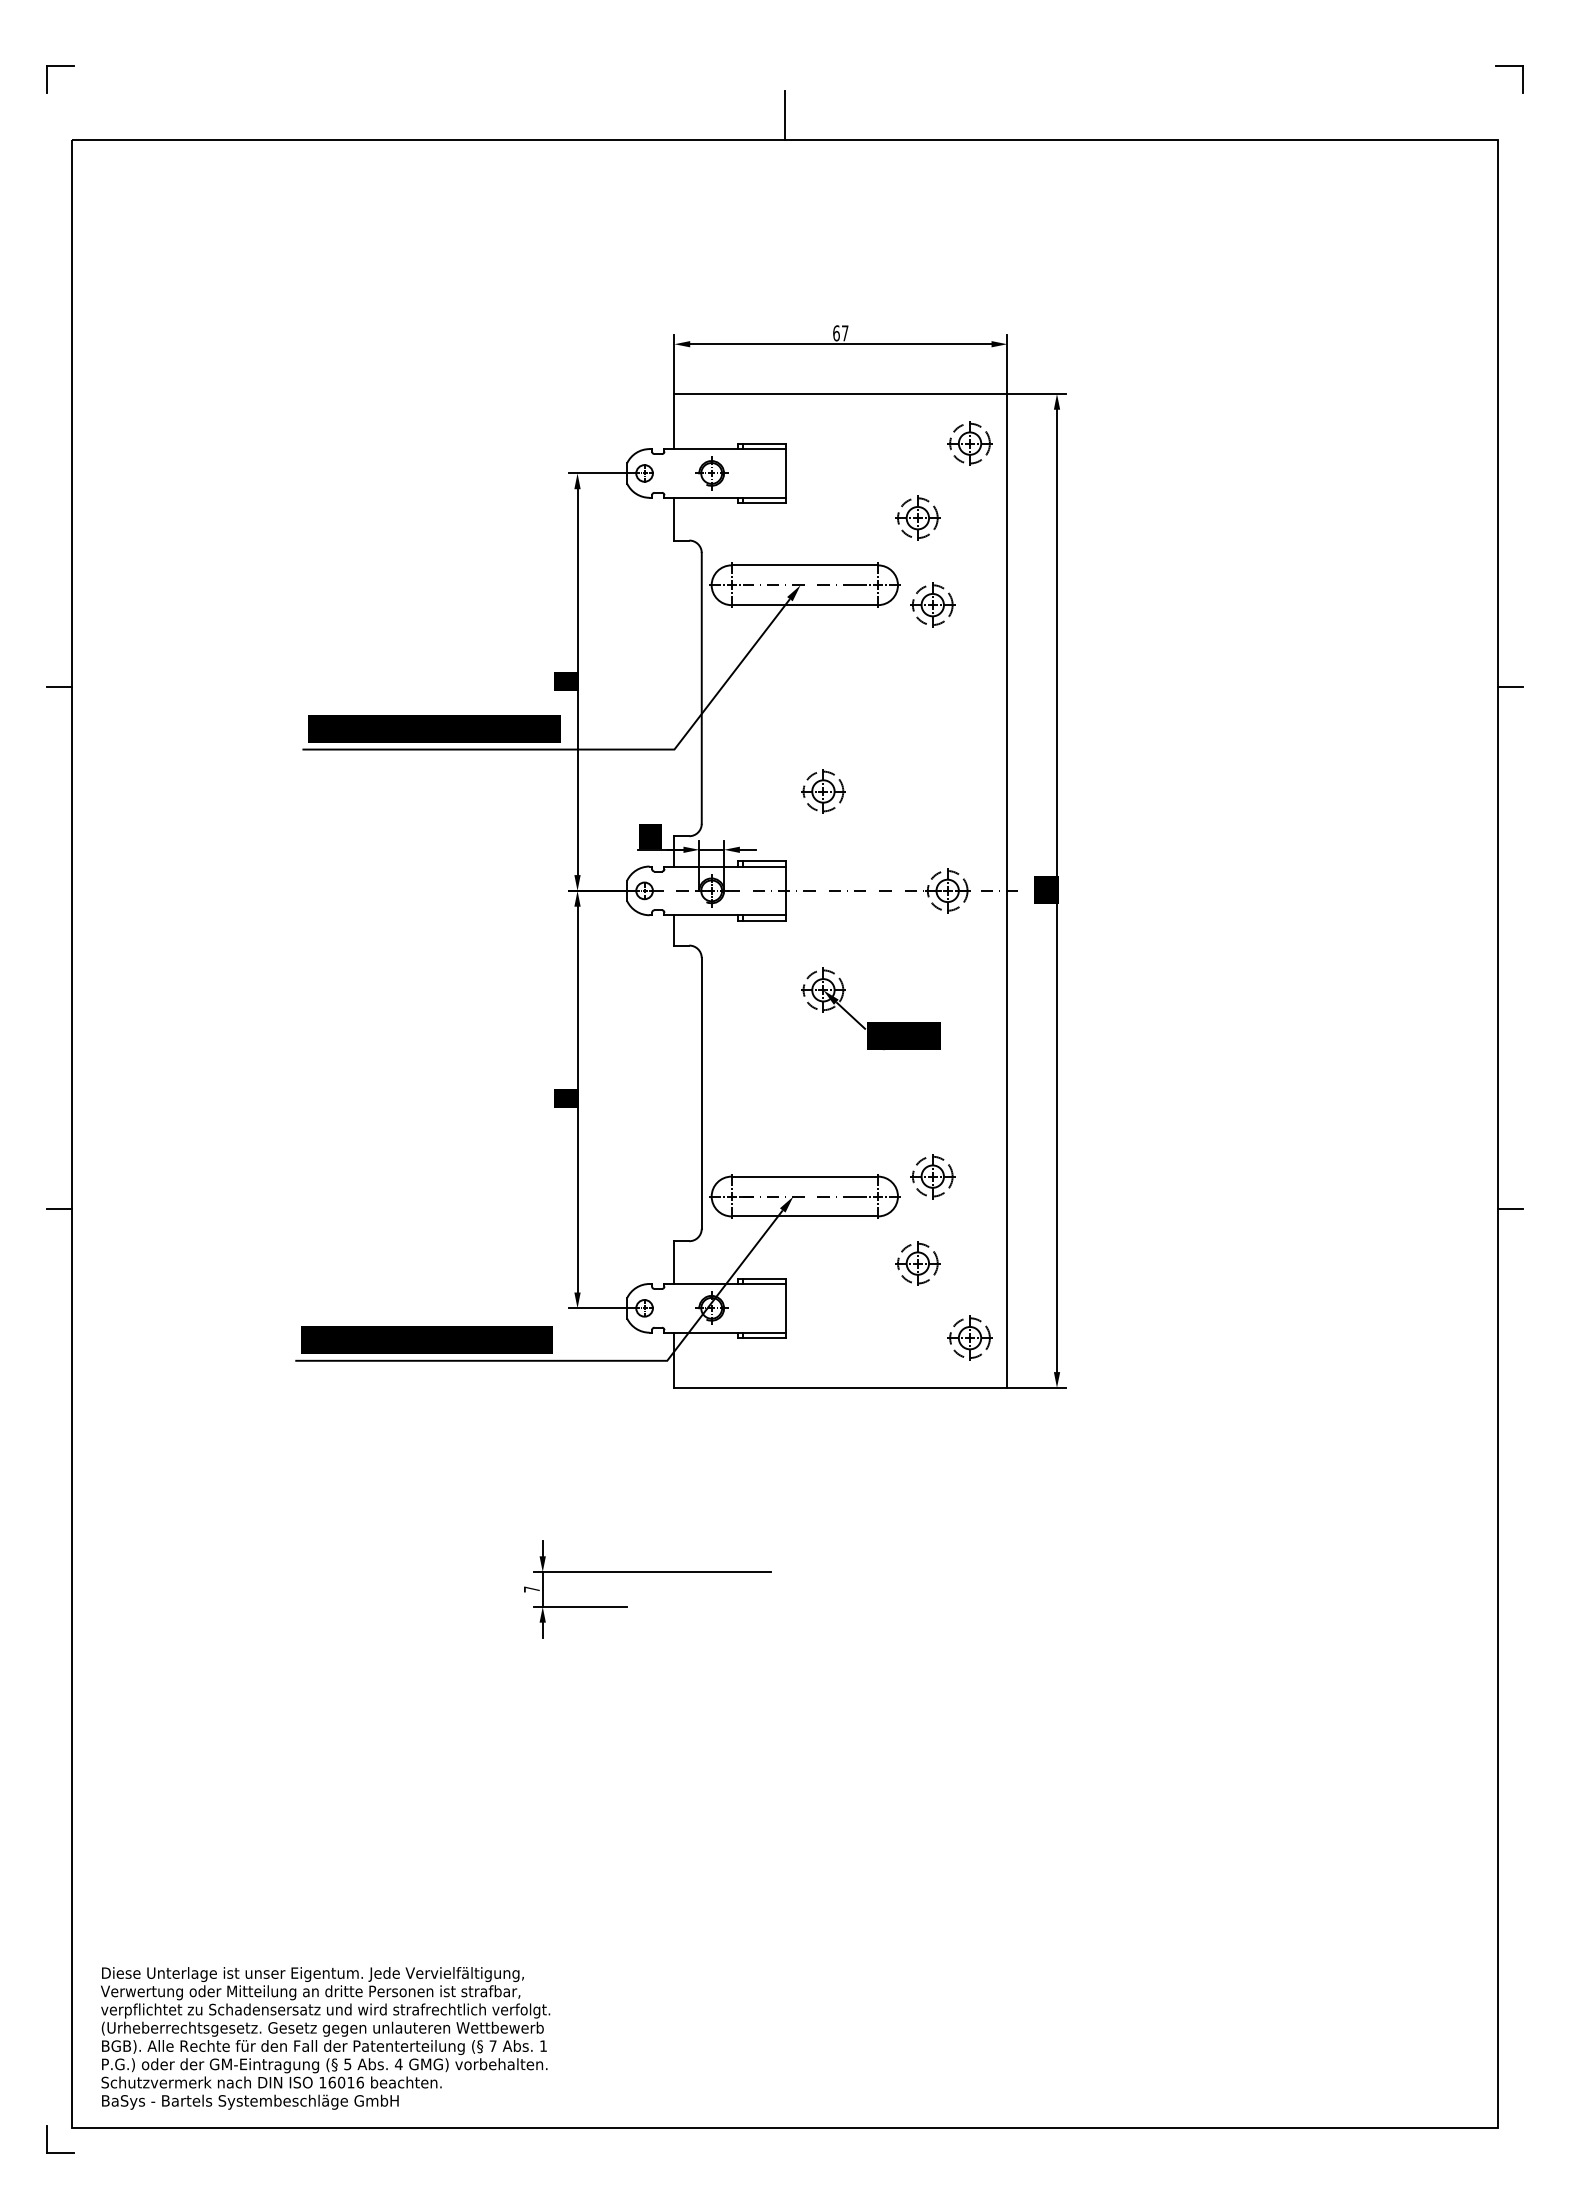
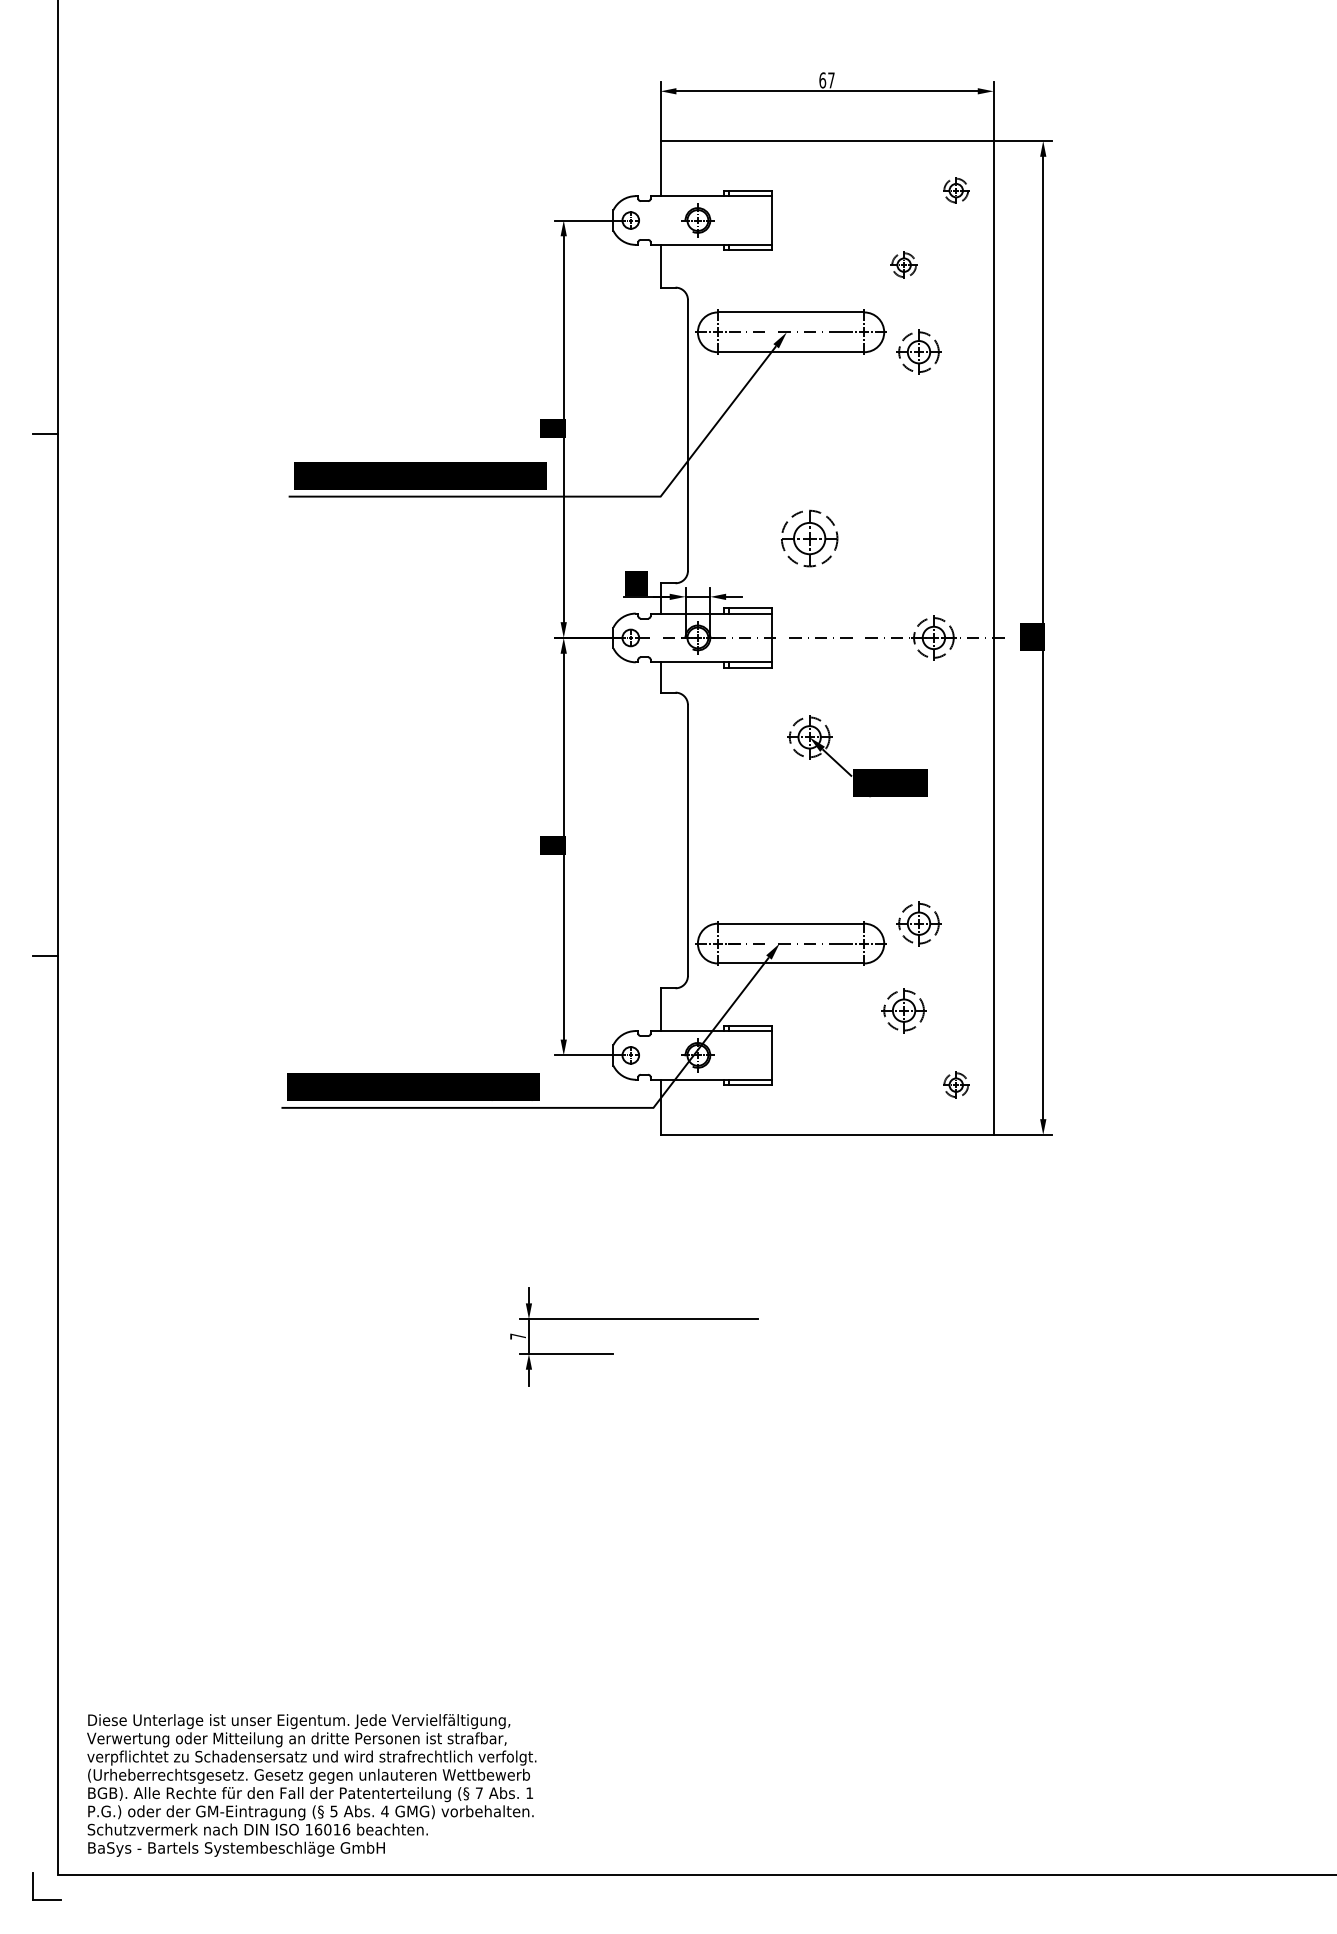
part: (969, 443) -> (955, 190), size x0.6
part: (917, 517) -> (903, 264), size x0.6
part: (823, 791) -> (809, 538), size x1.4
part: (969, 1337) -> (955, 1084), size x0.6

